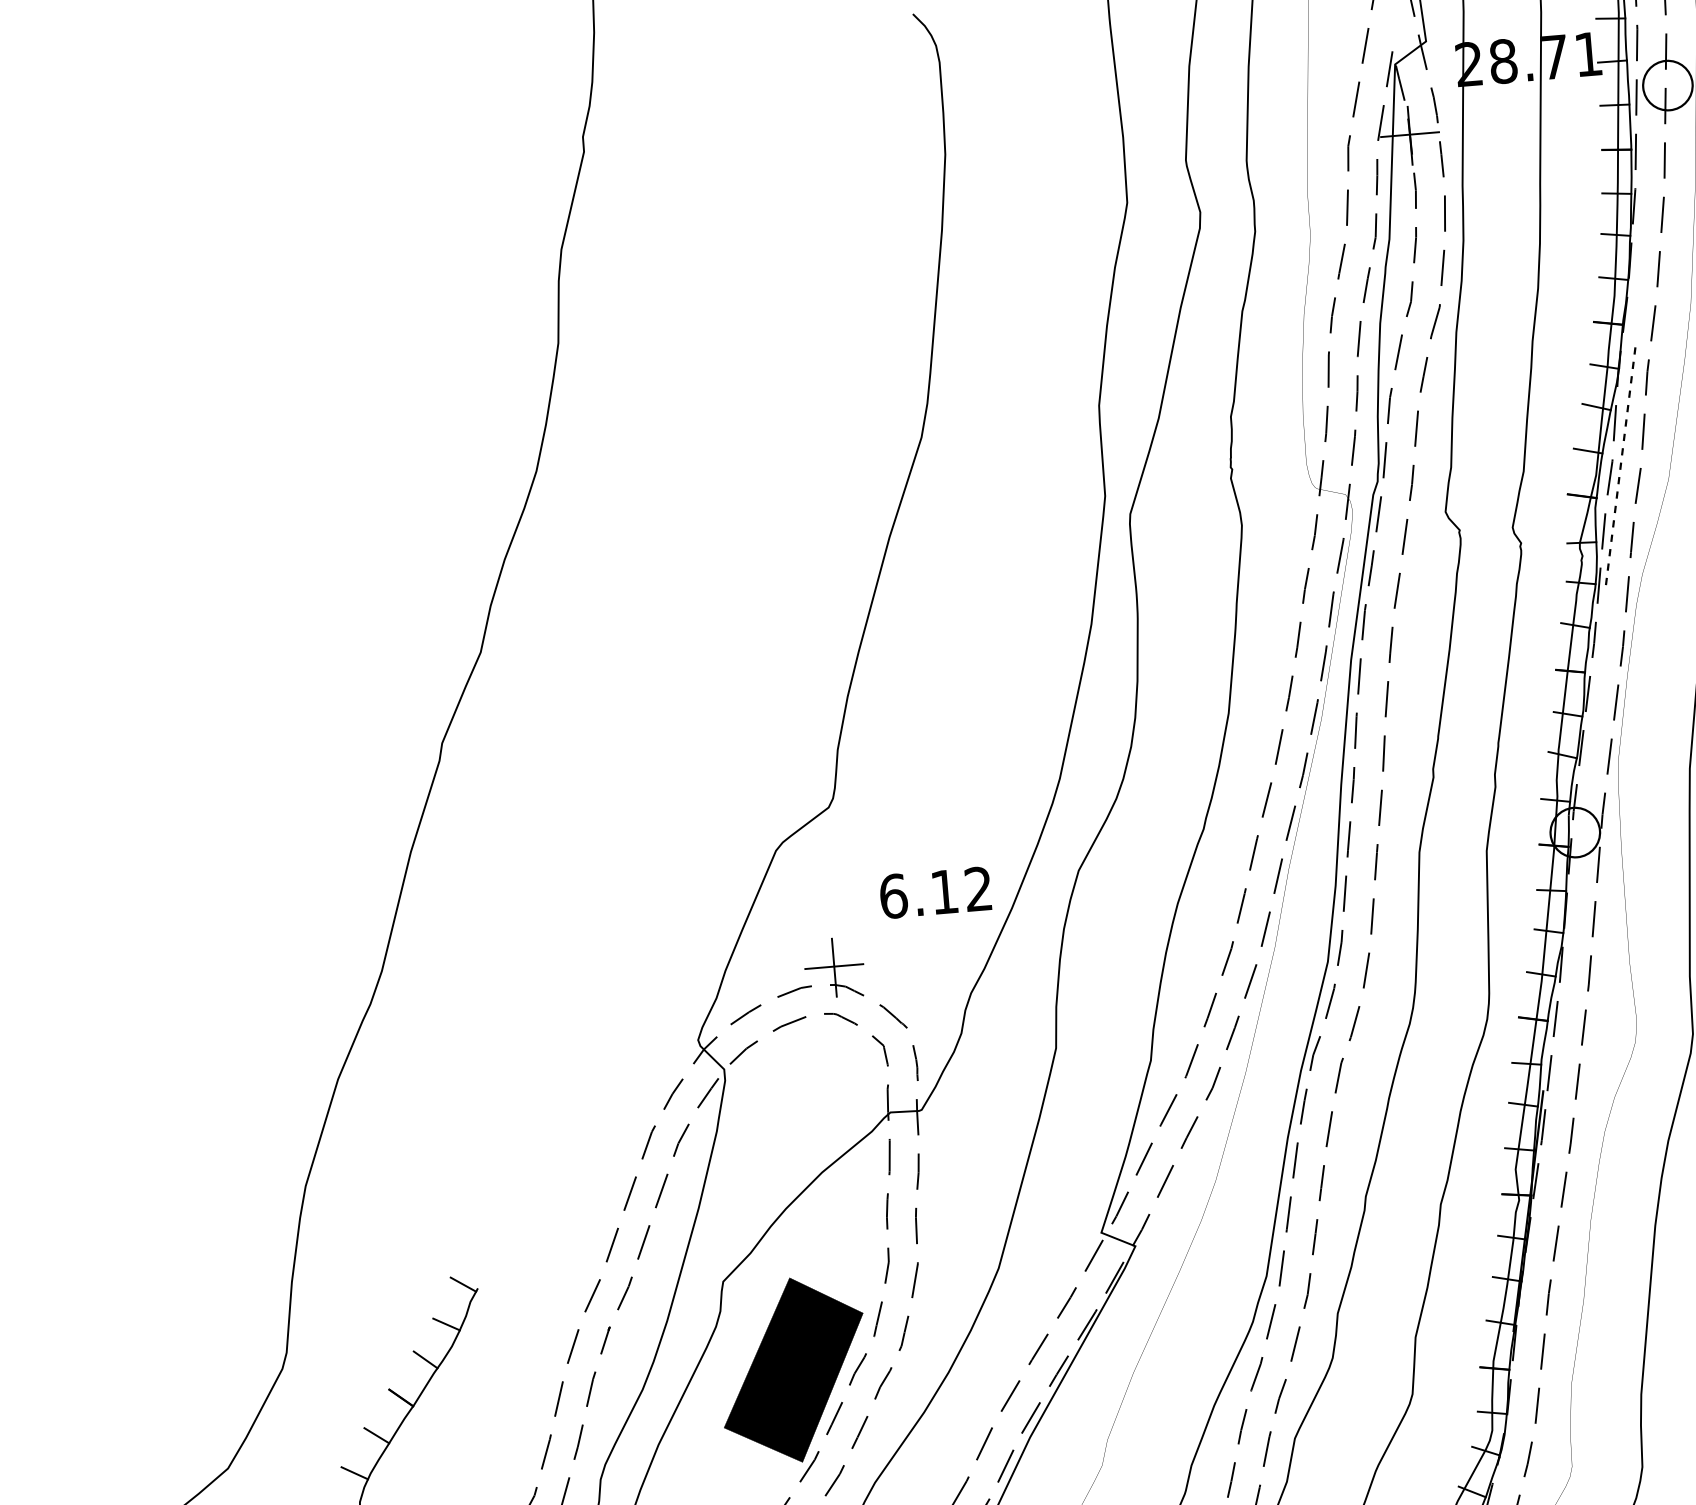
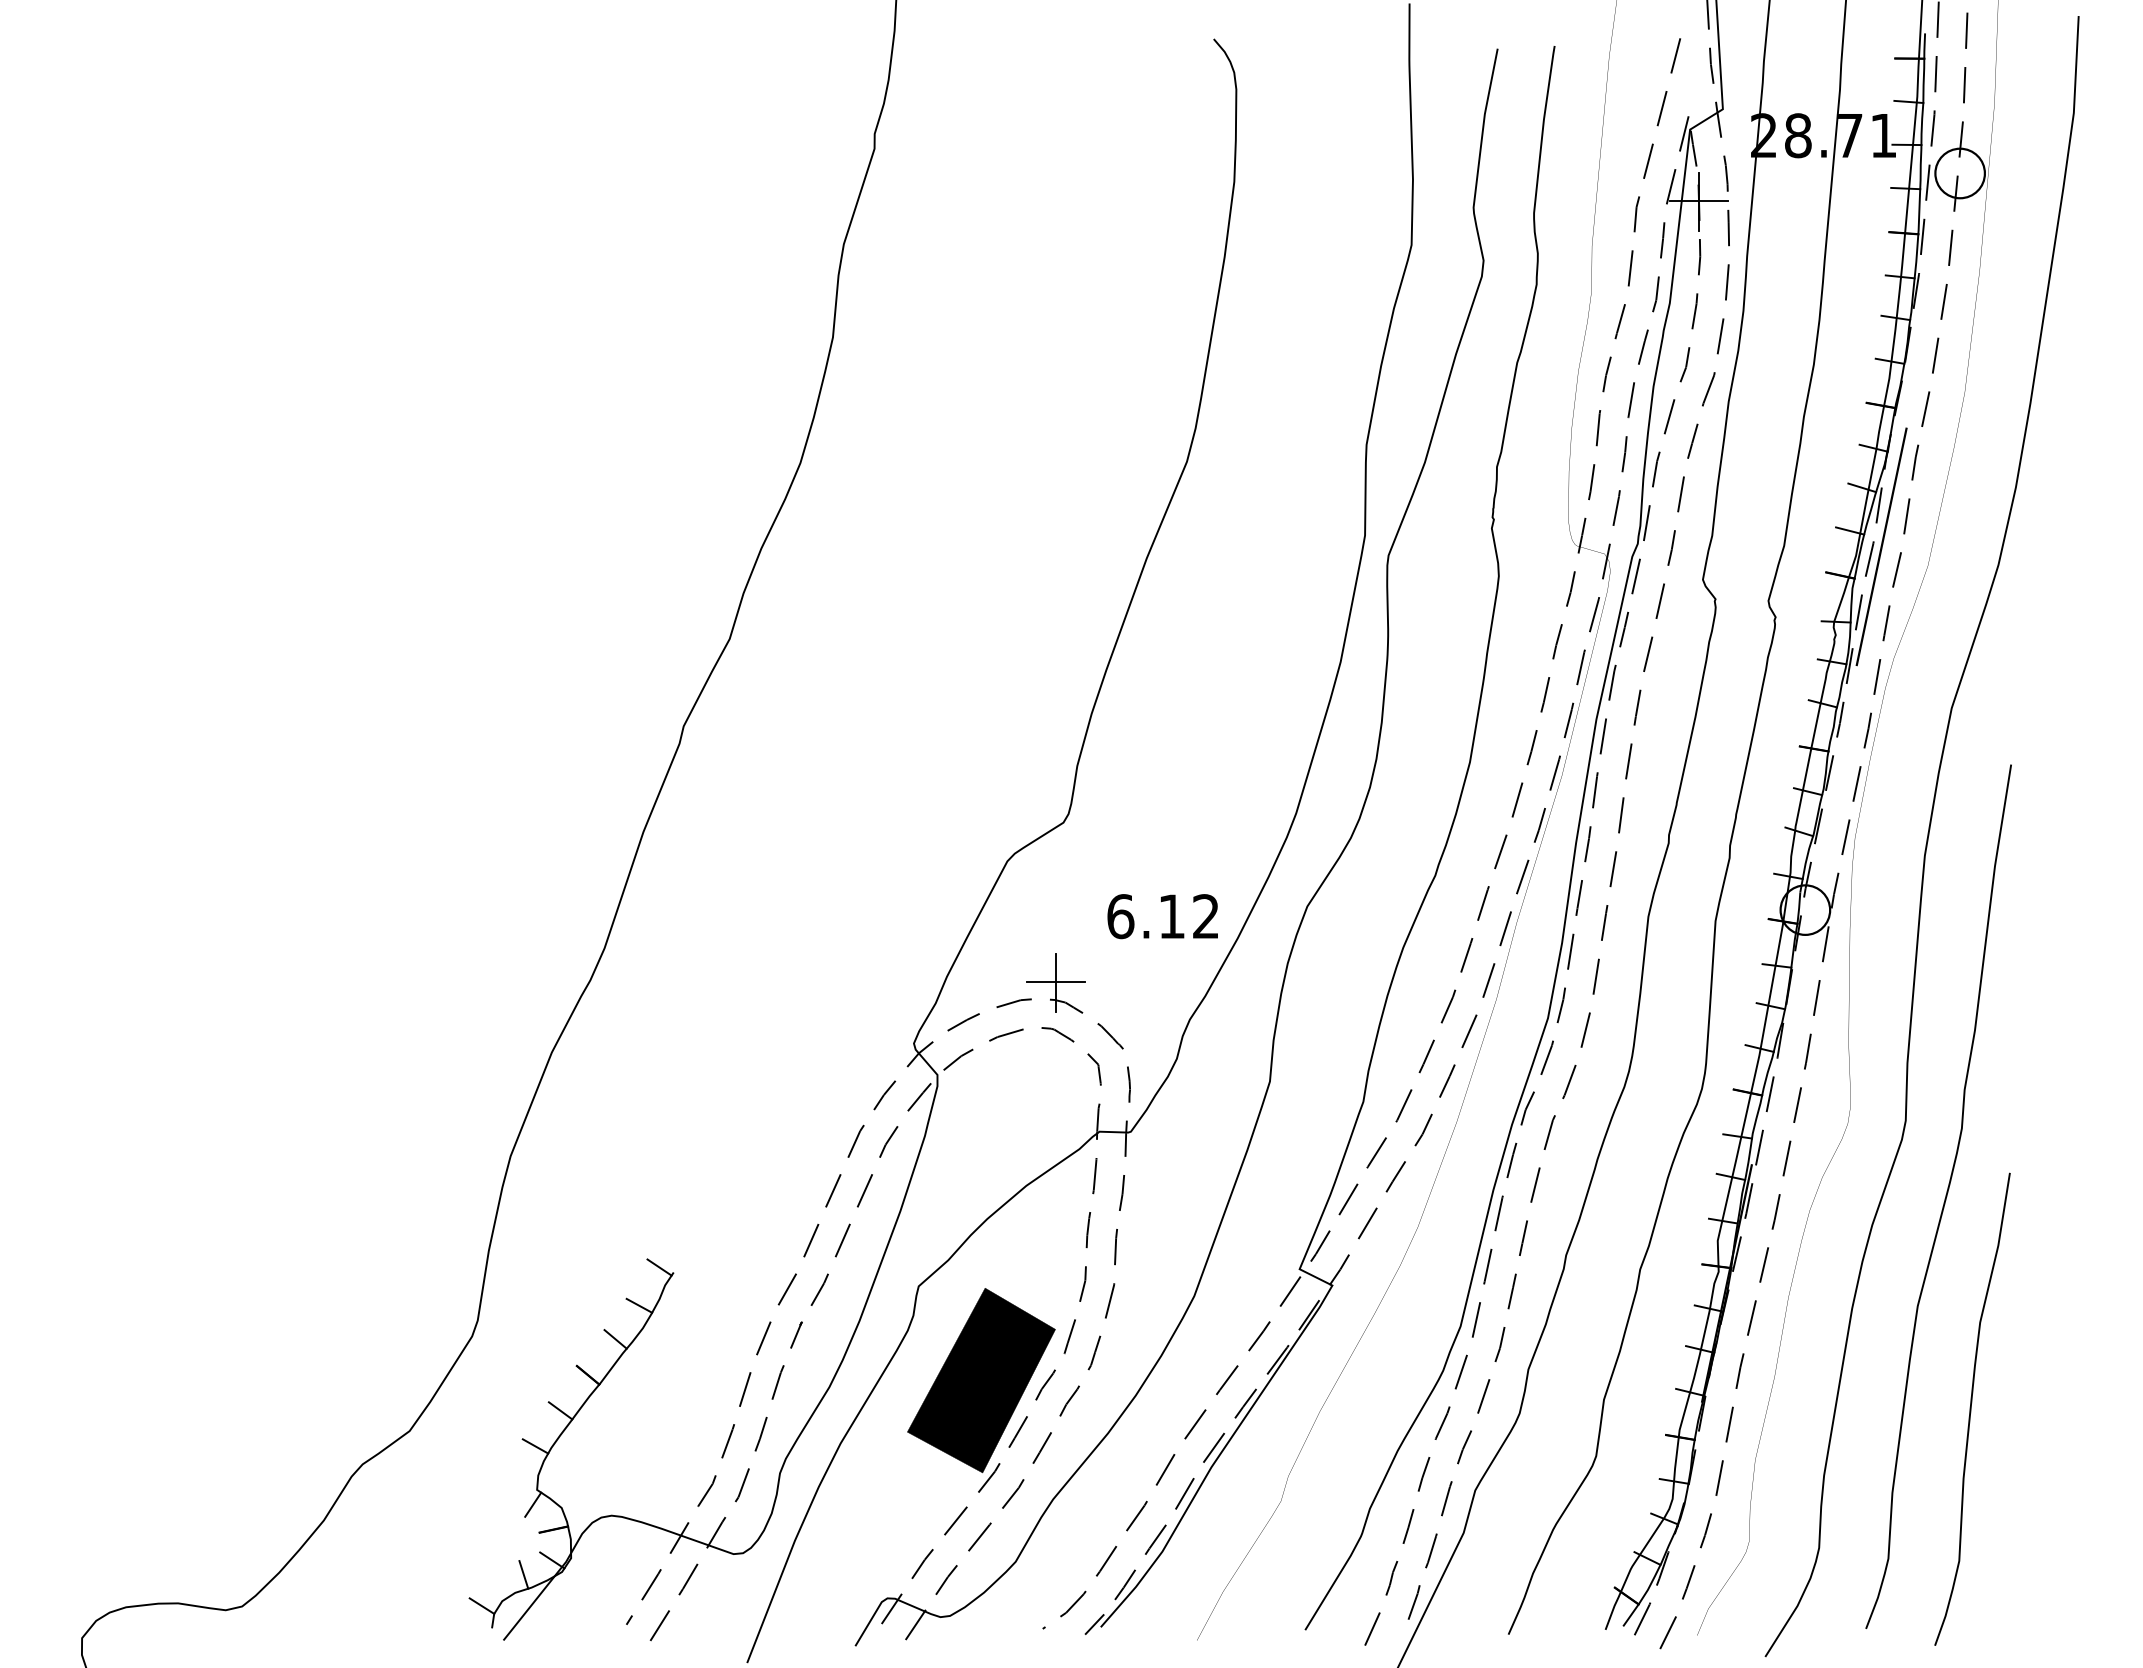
line: (1620, 463) -> (1881, 546), dashed -> solid

